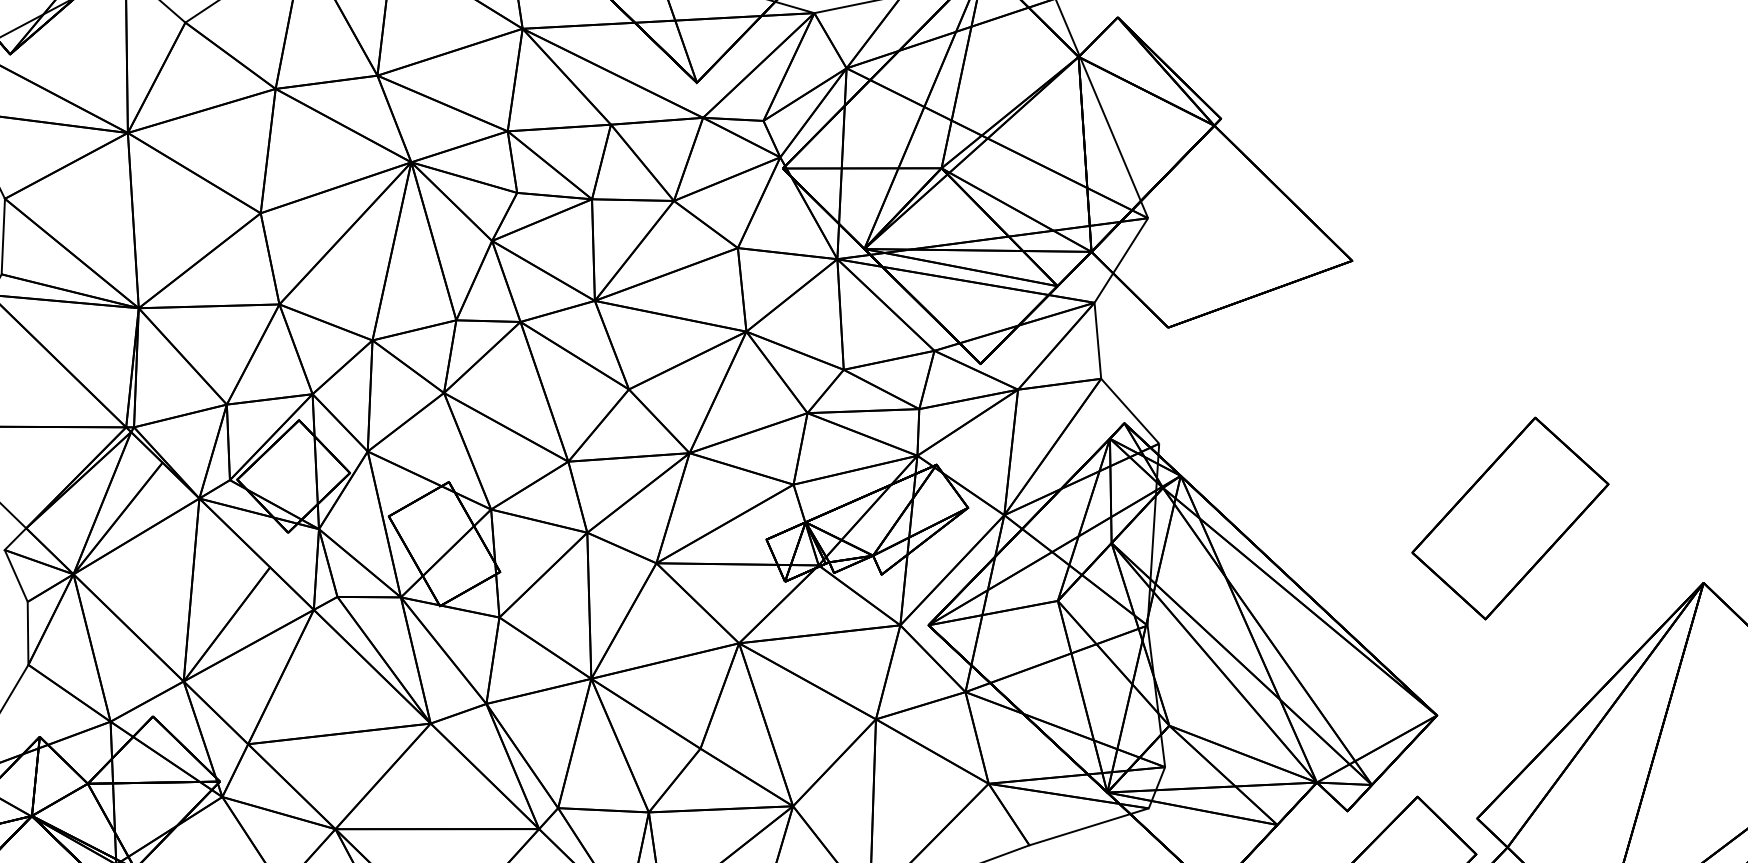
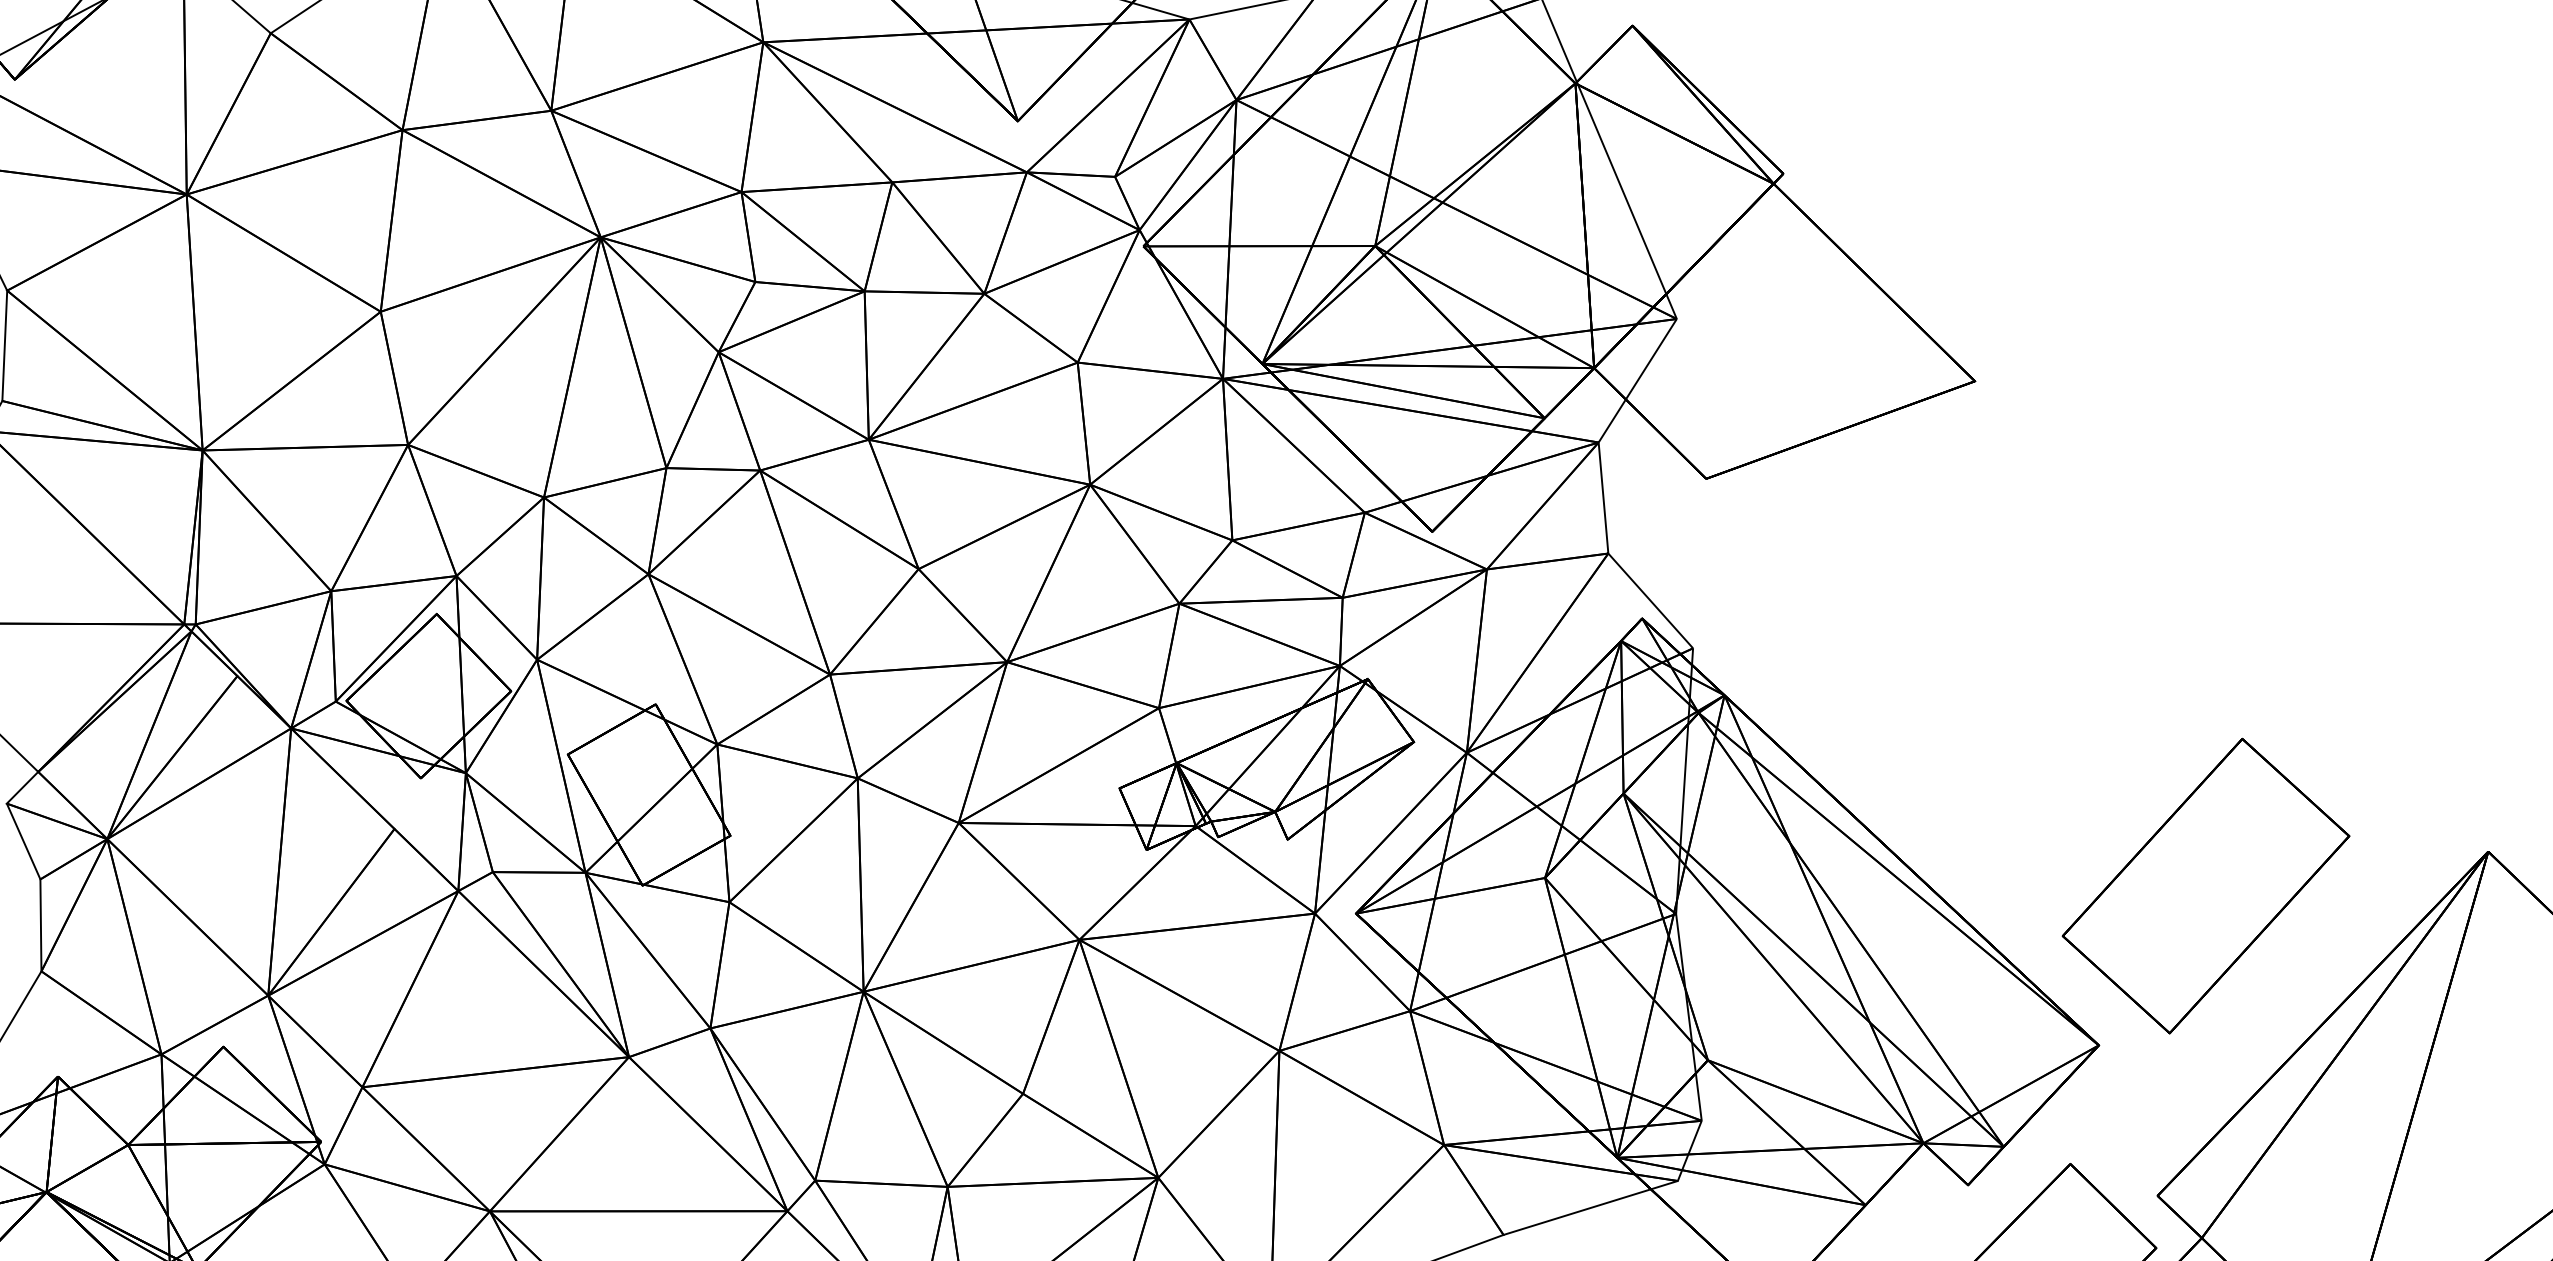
part: (1510, 518) -> (2206, 886), moved

